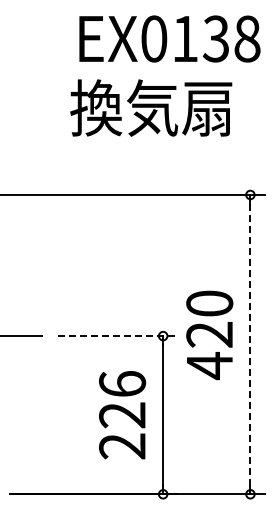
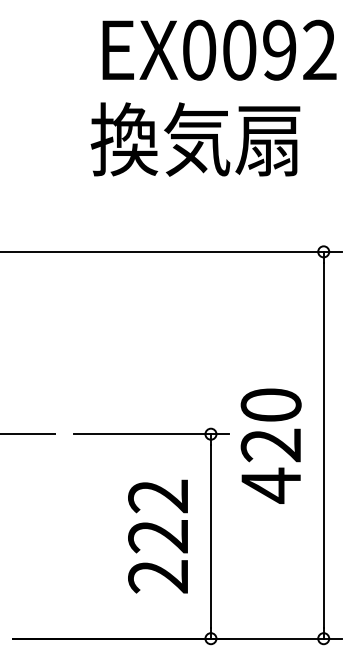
text: (216, 38) -> (279, 49), EX0138 -> EX0092
text: (209, 335) -> (270, 446), moved
line: (117, 336) -> (151, 434), dashed -> solid
line: (250, 345) -> (323, 446), dashed -> solid
text: (122, 384) -> (158, 496), 226 -> 222

